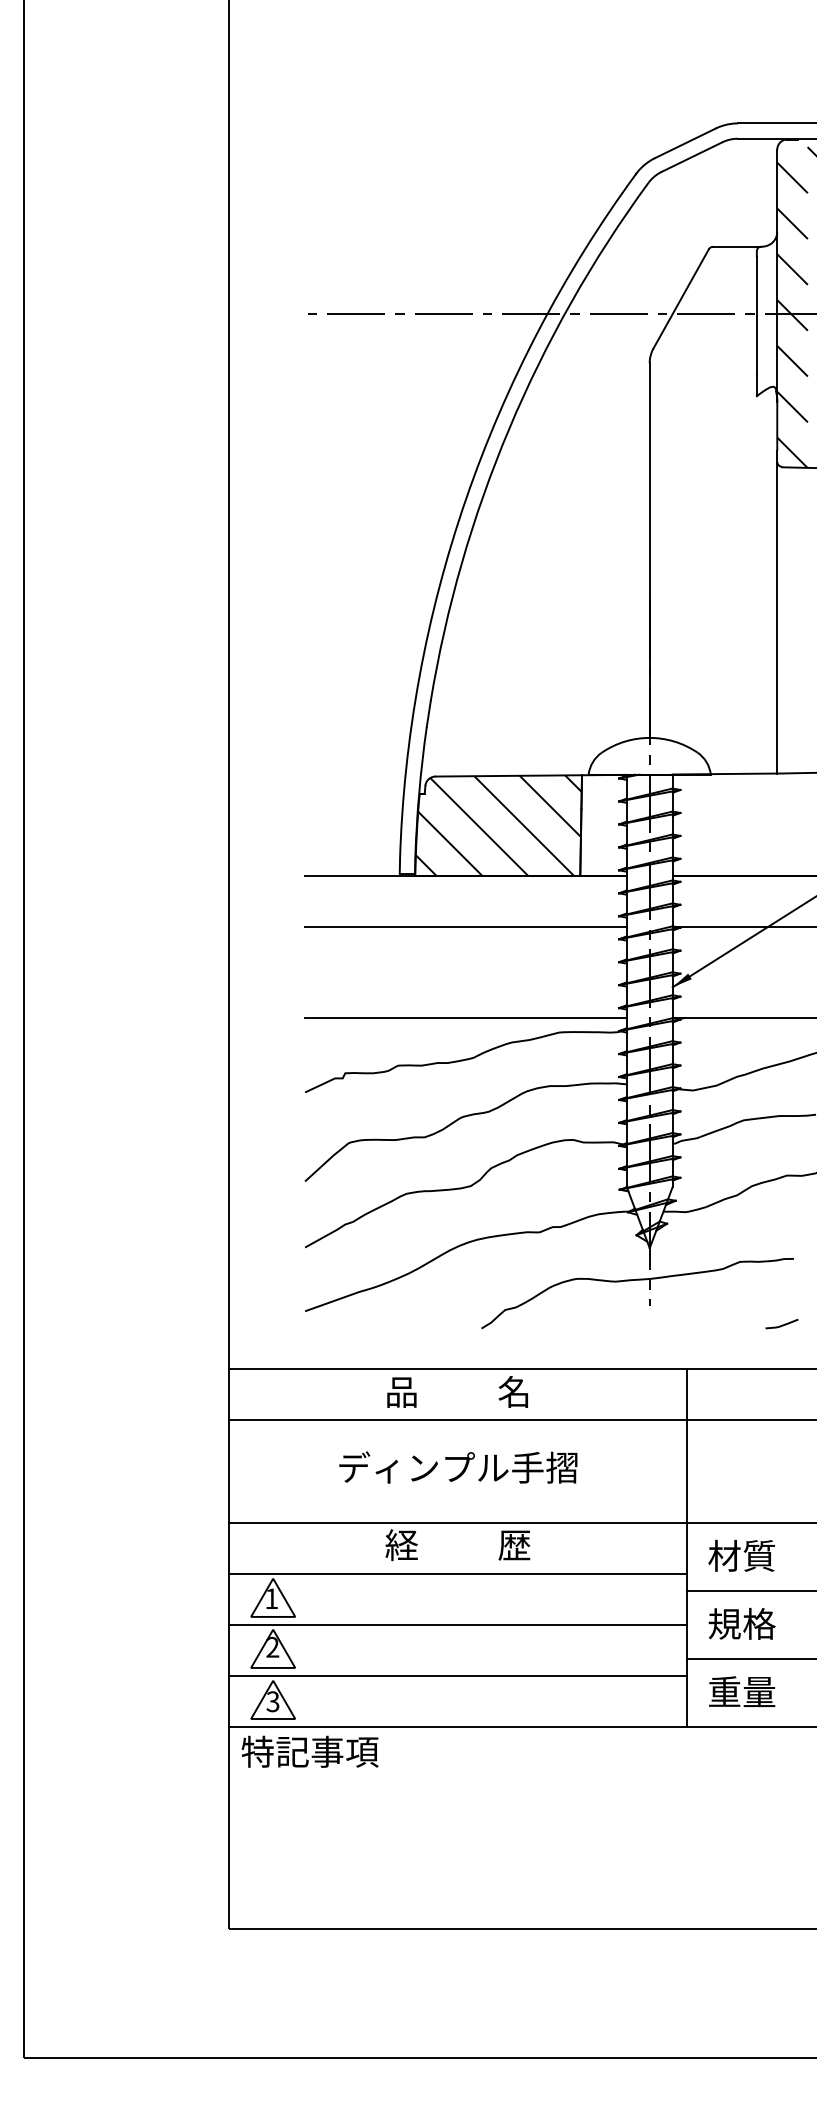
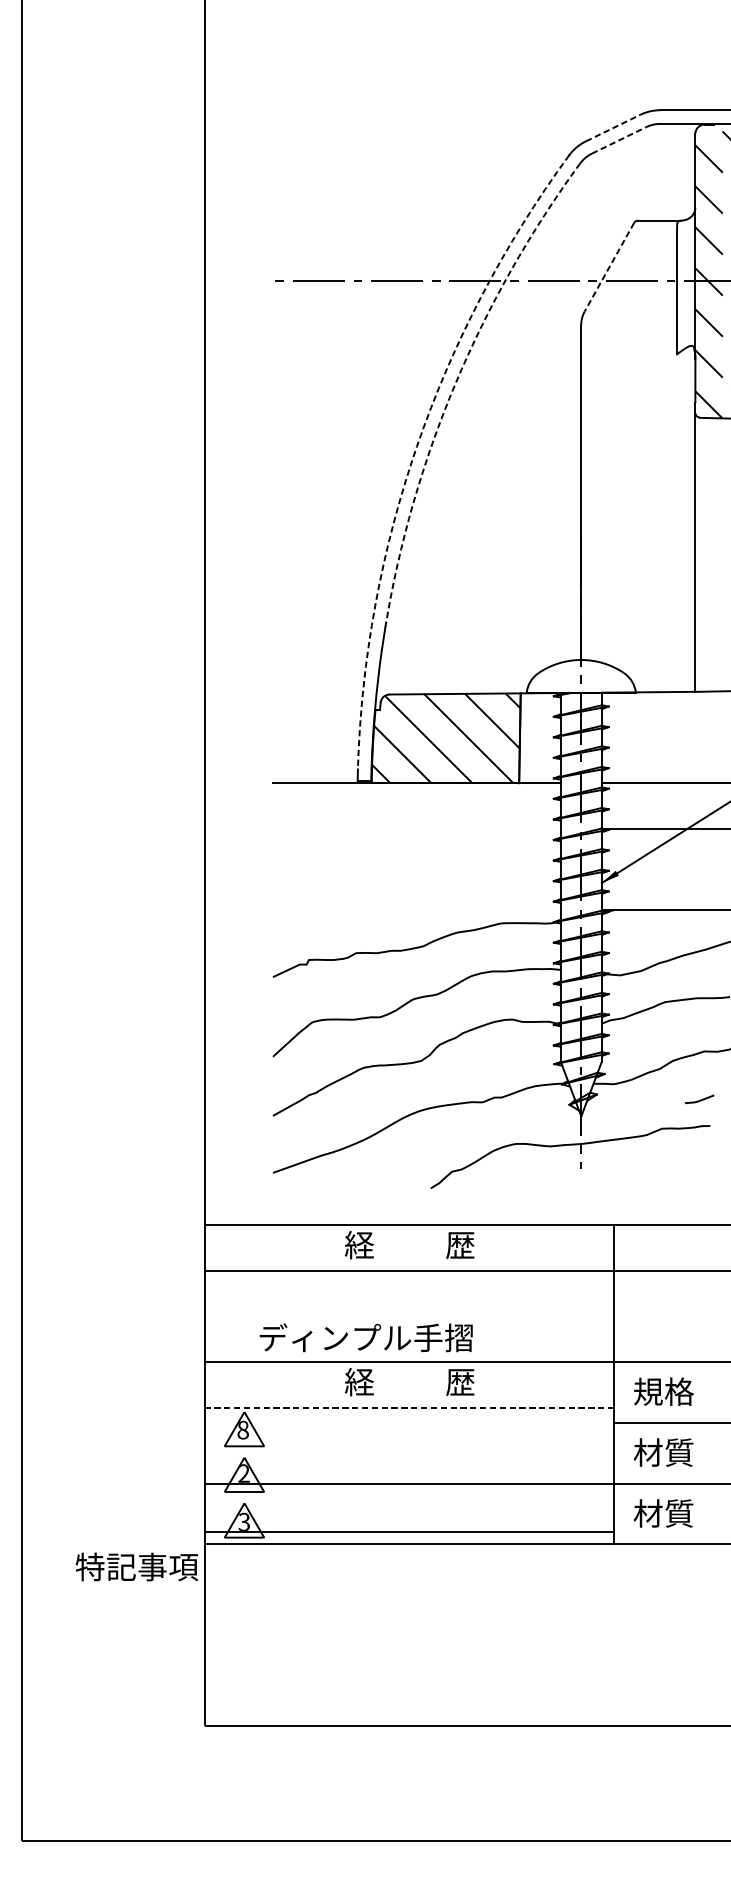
line: (685, 143) -> (613, 128), solid -> dashed
line: (691, 157) -> (618, 140), solid -> dashed
line: (681, 298) -> (609, 266), solid -> dashed
arc: (509, 429) -> (455, 384), solid -> dashed
arc: (466, 499) -> (417, 446), solid -> dashed
line: (465, 926) -> (416, 828), removed
line: (465, 1017) -> (416, 910), removed
curve: (782, 1324) -> (700, 1099), moved
text: (457, 1391) -> (409, 1244), 品          名 -> 経          歴
text: (458, 1467) -> (366, 1337), moved
text: (741, 1555) -> (663, 1391), 材質 -> 規格
line: (457, 1573) -> (409, 1407), solid -> dashed
text: (271, 1598) -> (242, 1429), 1 -> 8
text: (741, 1623) -> (663, 1452), 規格 -> 材質
line: (457, 1624) -> (409, 1484), moved
line: (457, 1675) -> (409, 1531), moved
text: (741, 1691) -> (663, 1513), 重量 -> 材質
text: (309, 1751) -> (136, 1566), moved

